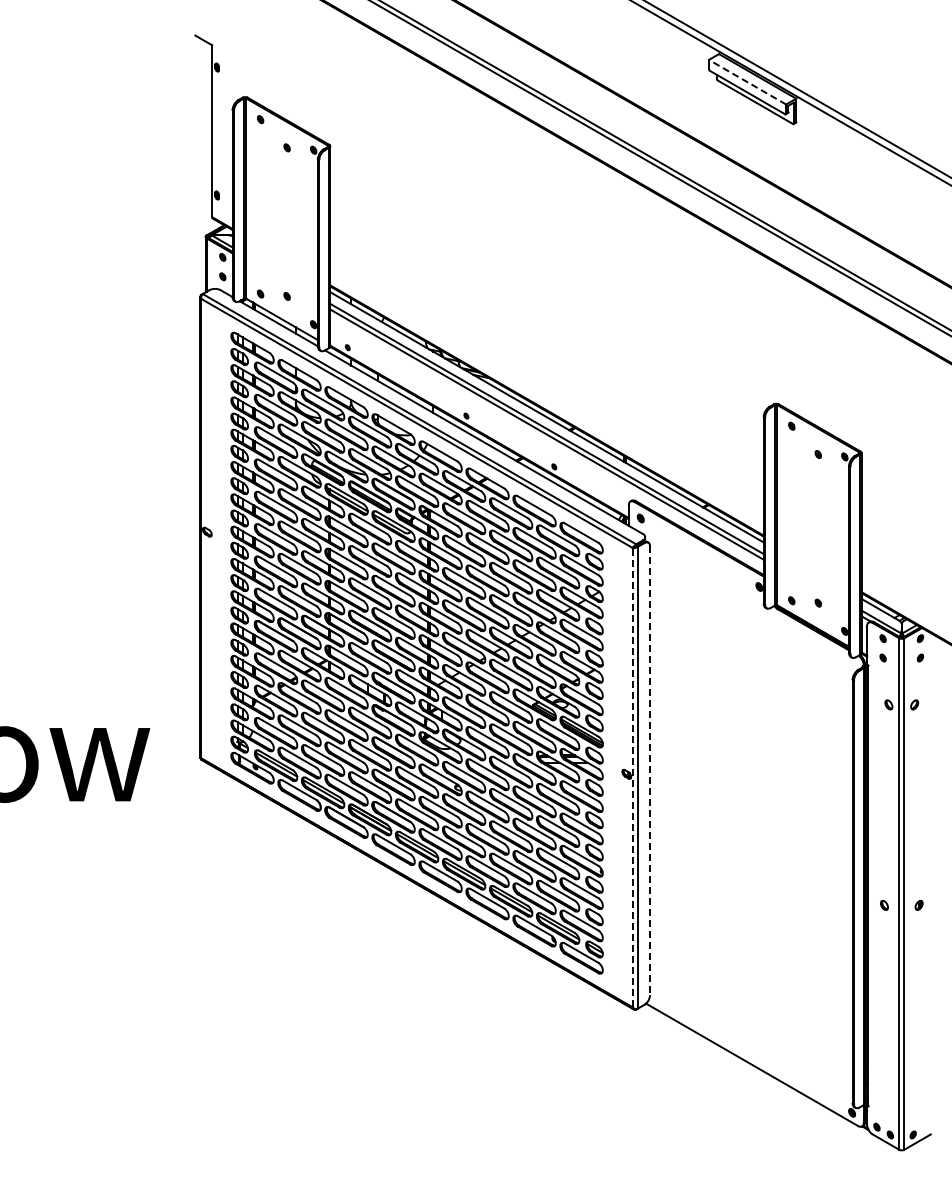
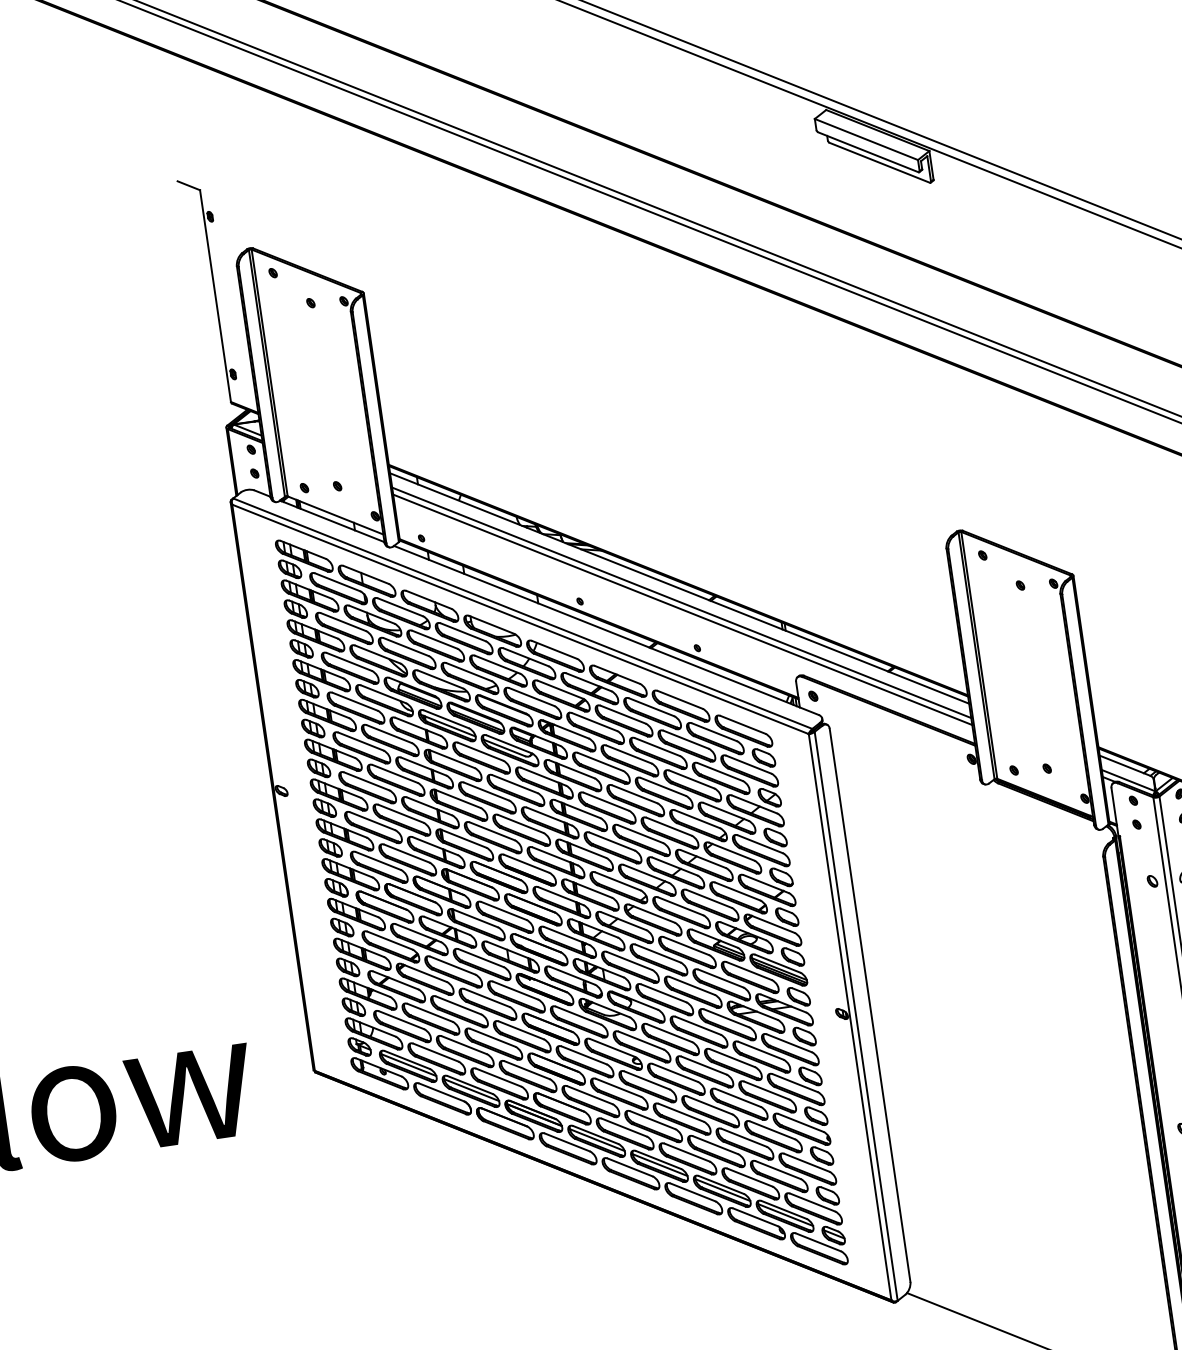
line: (747, 82) -> (866, 139), dashed -> solid
line: (650, 771) -> (870, 1006), dashed -> solid
line: (632, 777) -> (849, 1016), dashed -> solid

